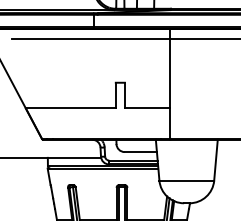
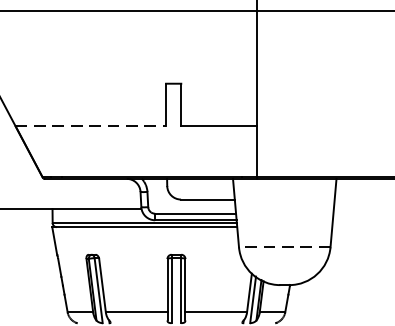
line: (71, 108) -> (92, 126), solid -> dashed
line: (186, 180) -> (284, 247), solid -> dashed

